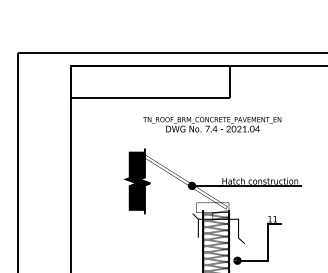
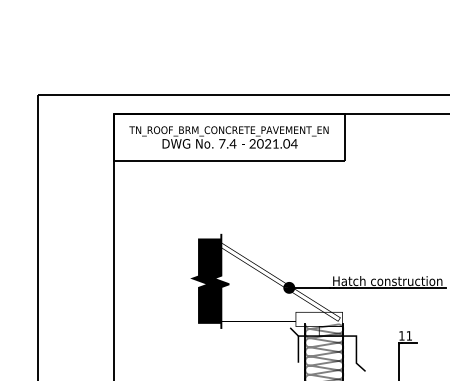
text: (212, 124) -> (229, 137), moved

